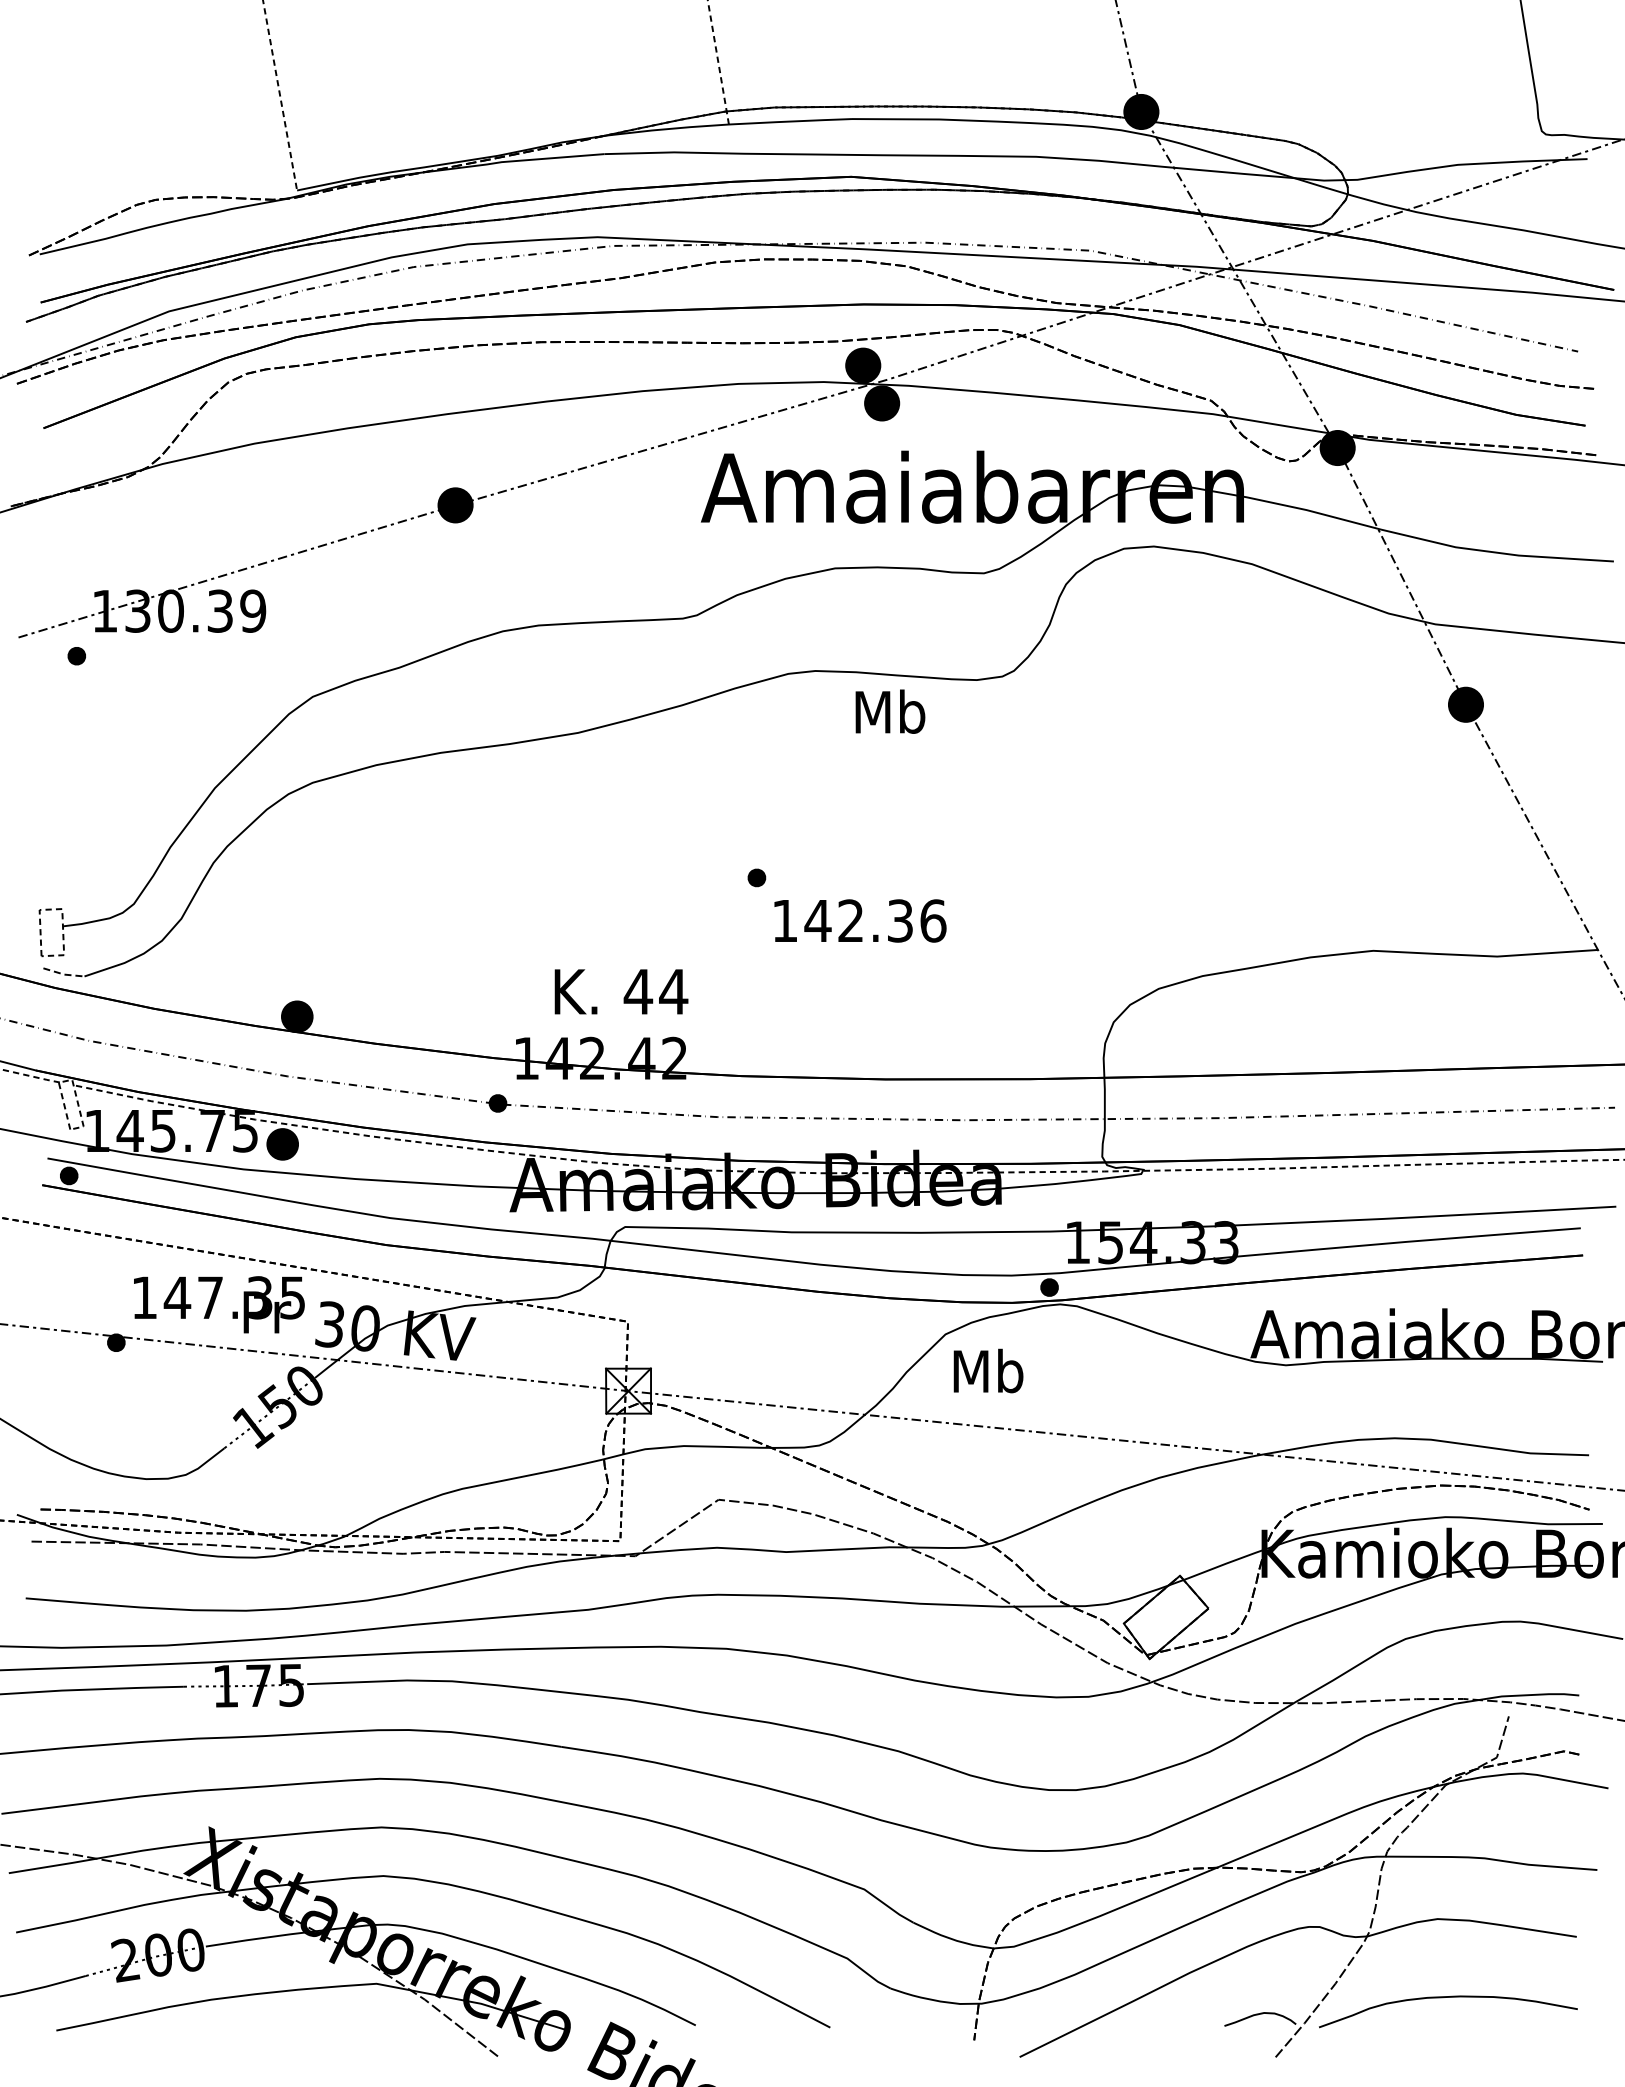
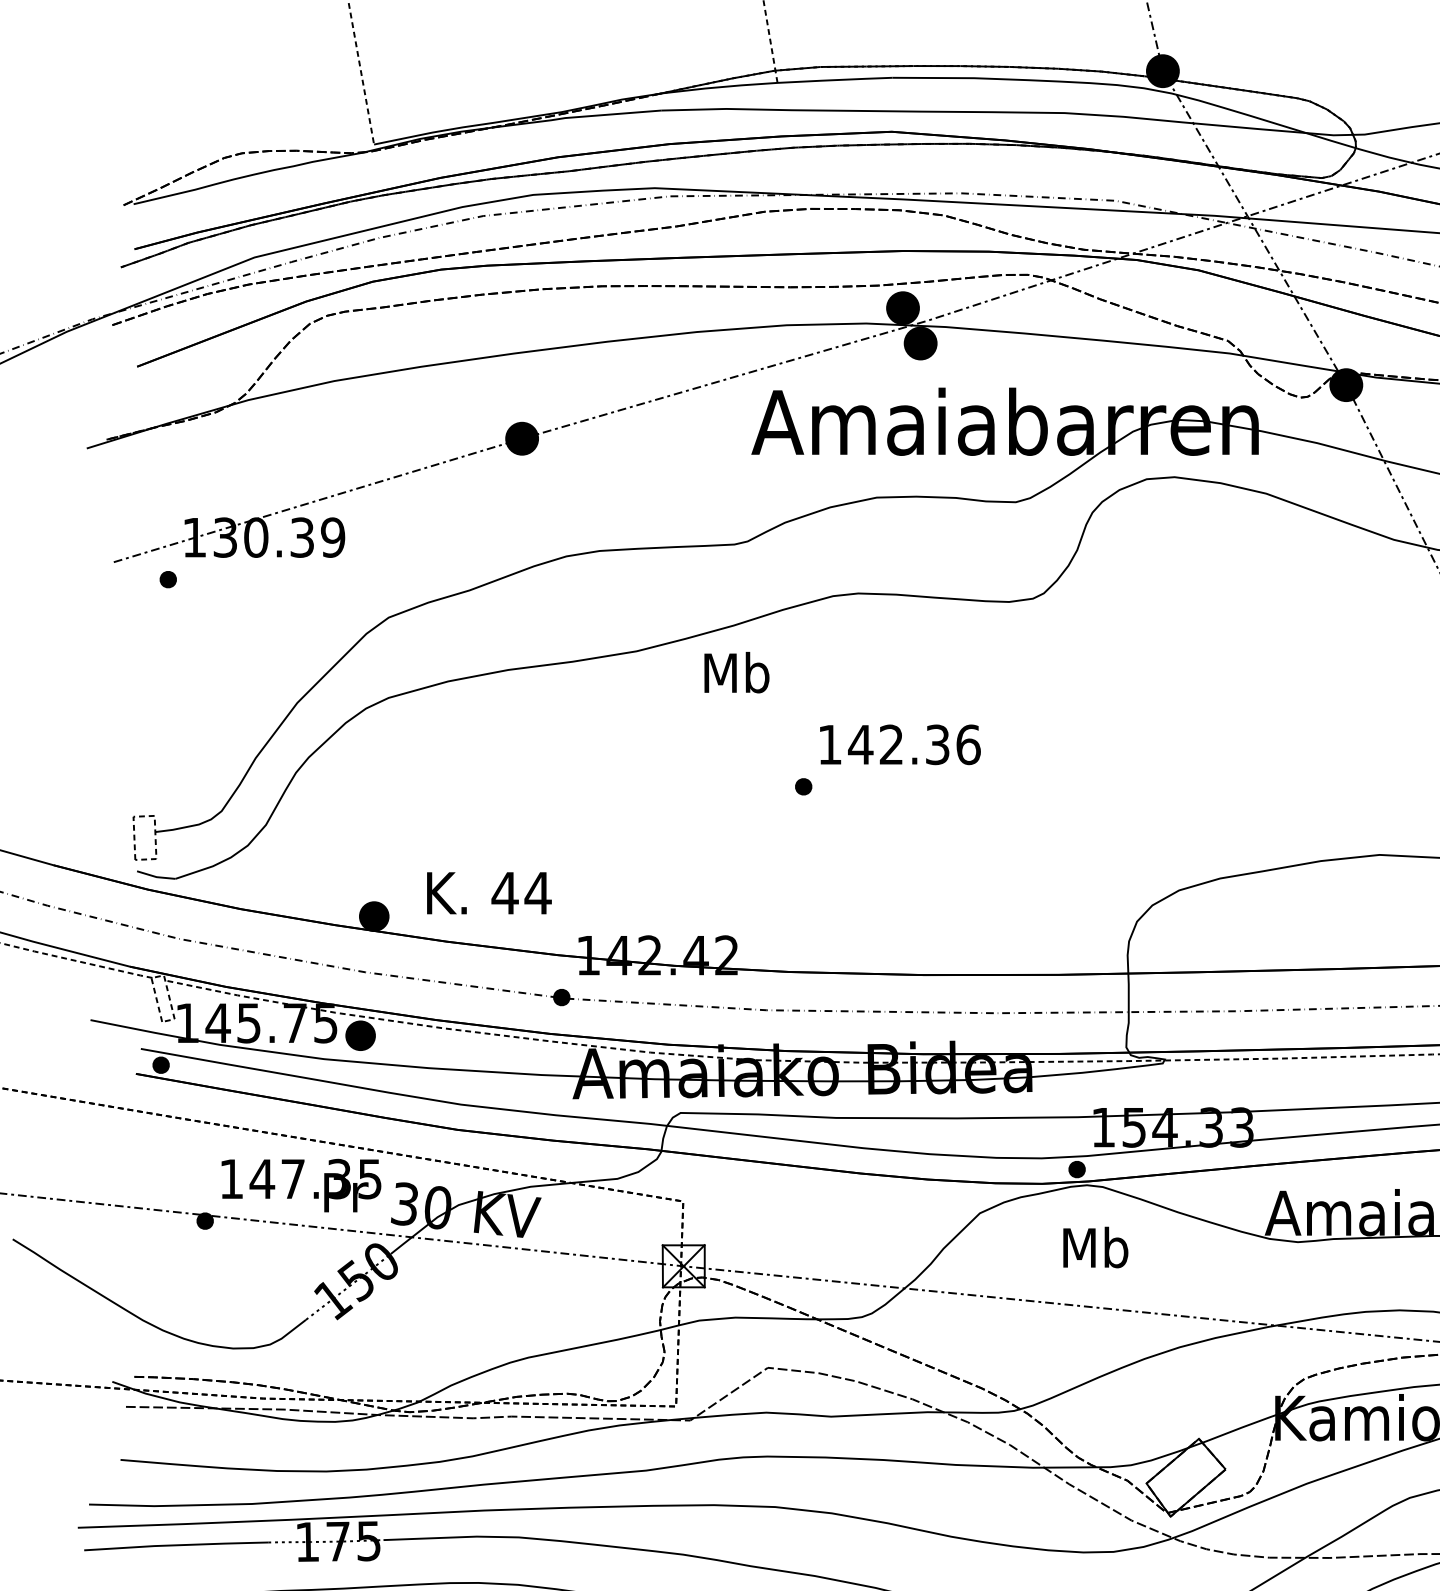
text: (890, 711) -> (736, 672), moved
text: (860, 920) -> (900, 744), moved
line: (64, 974) -> (156, 877), dashed -> solid
text: (621, 991) -> (489, 892), moved
text: (988, 1370) -> (1095, 1247), moved

